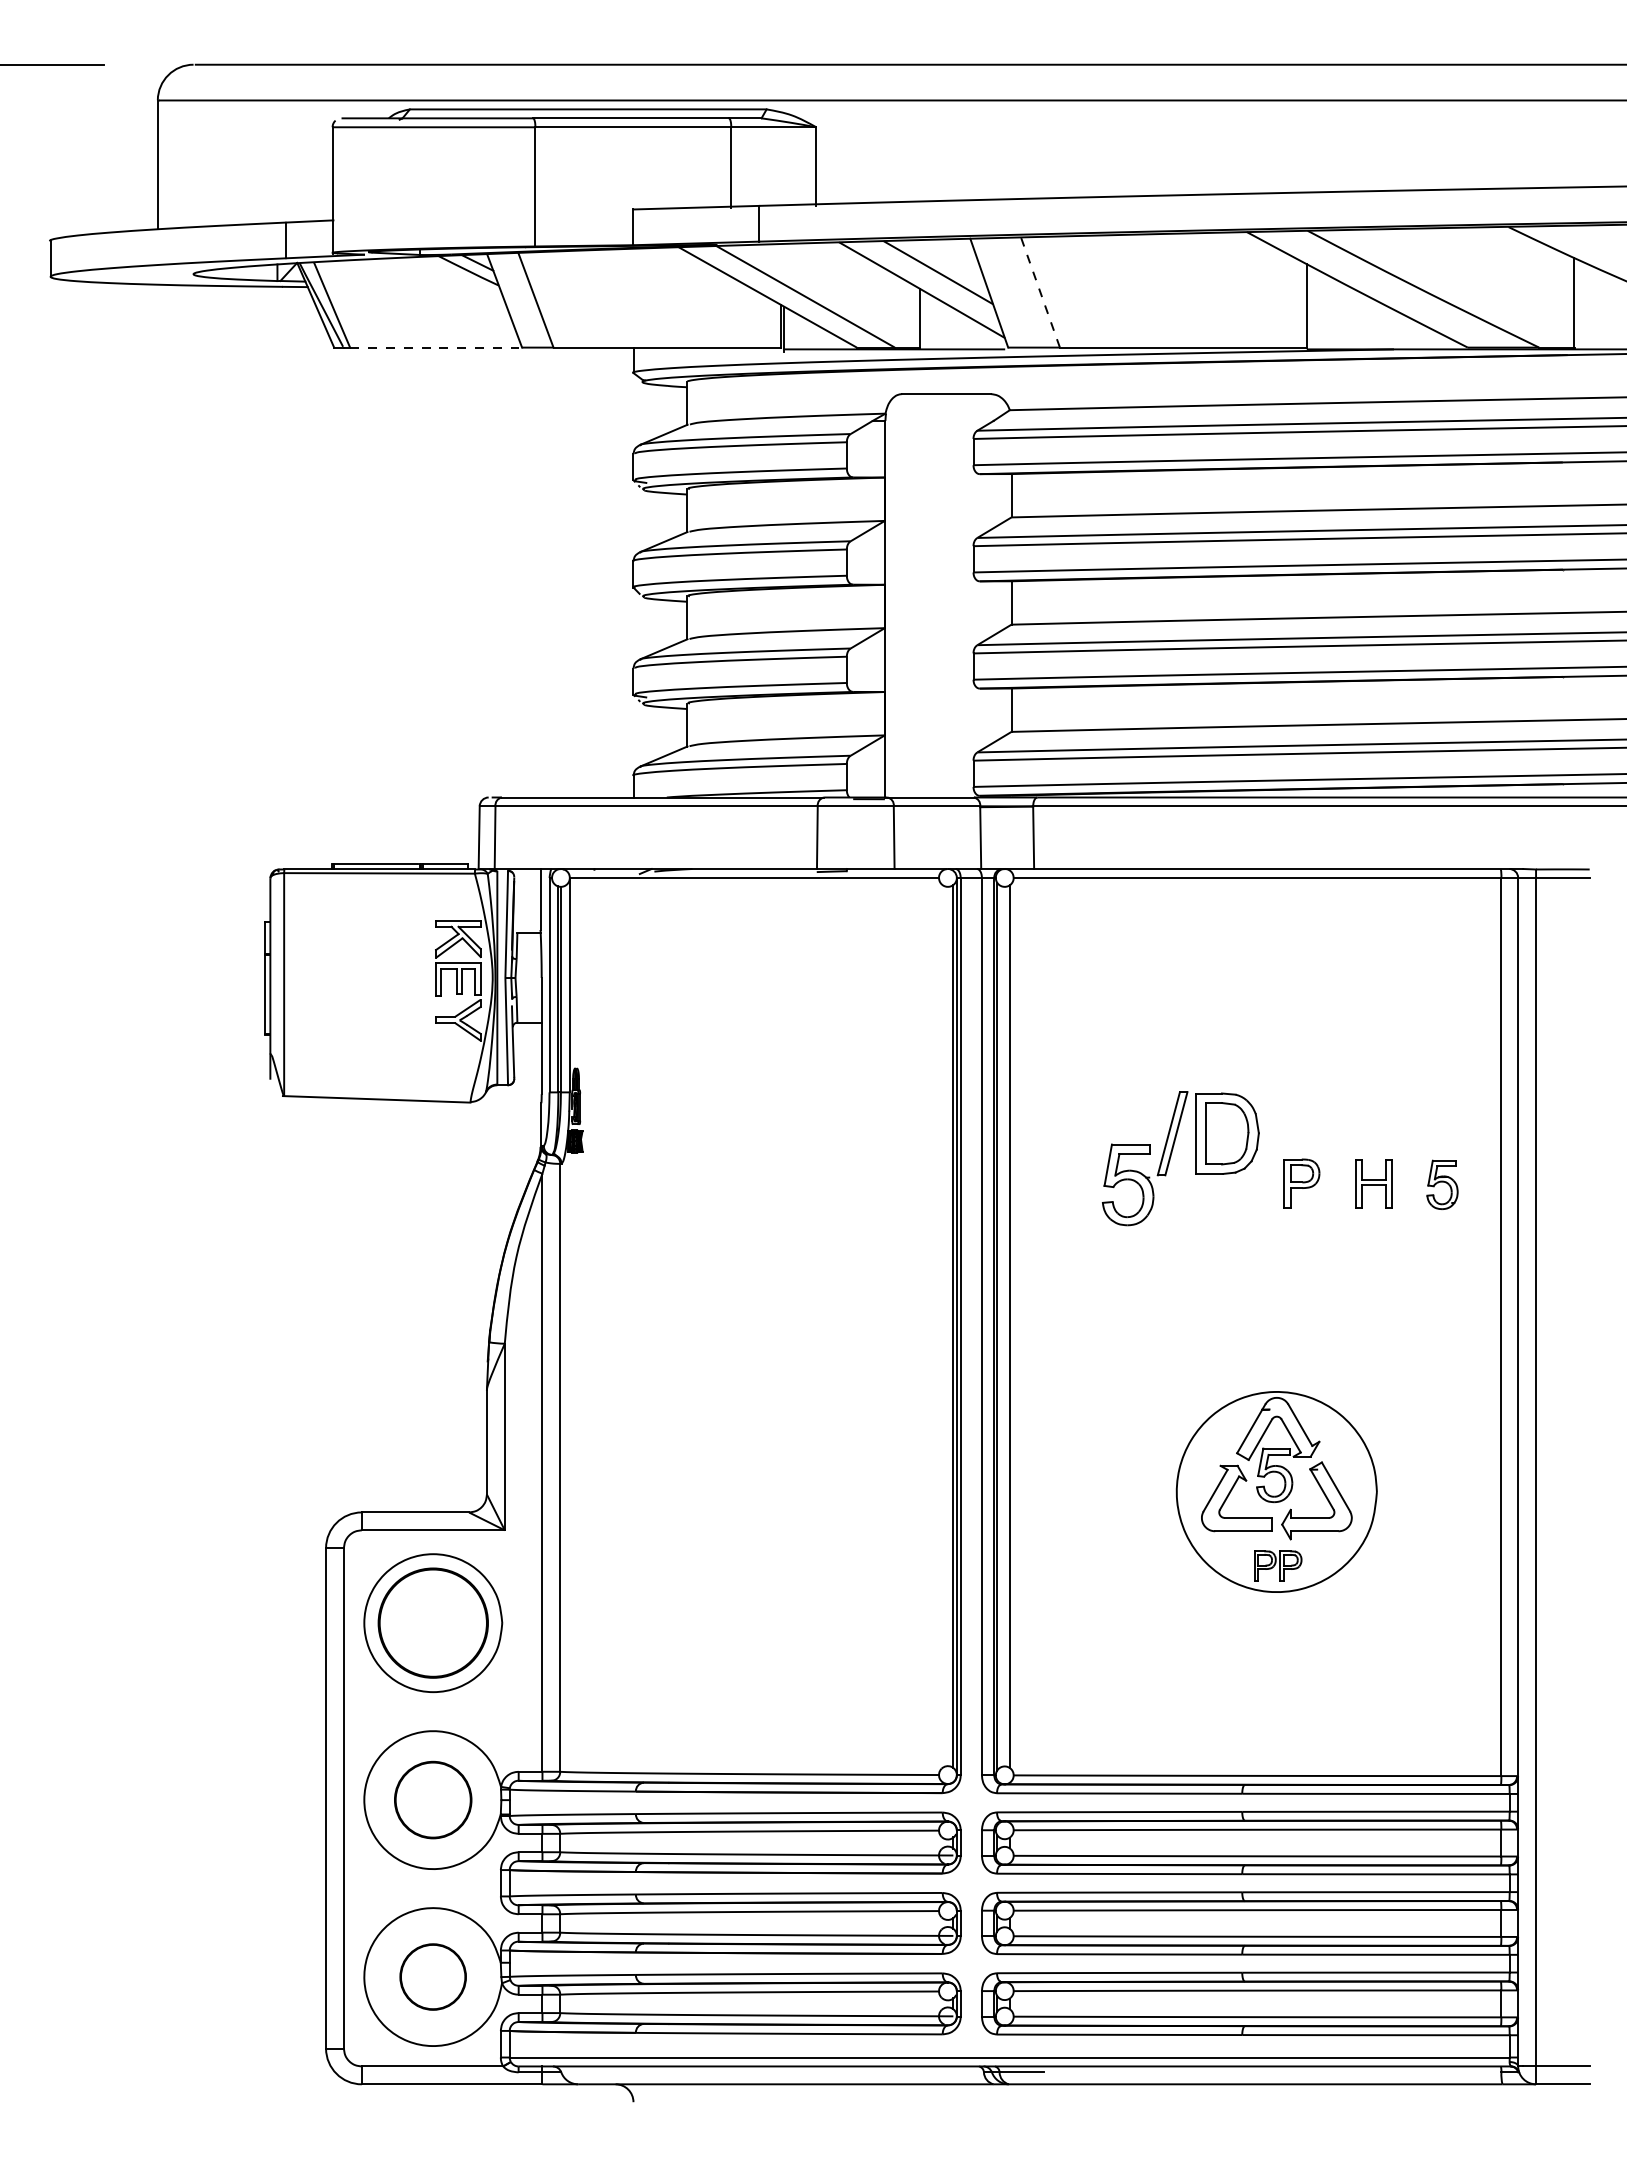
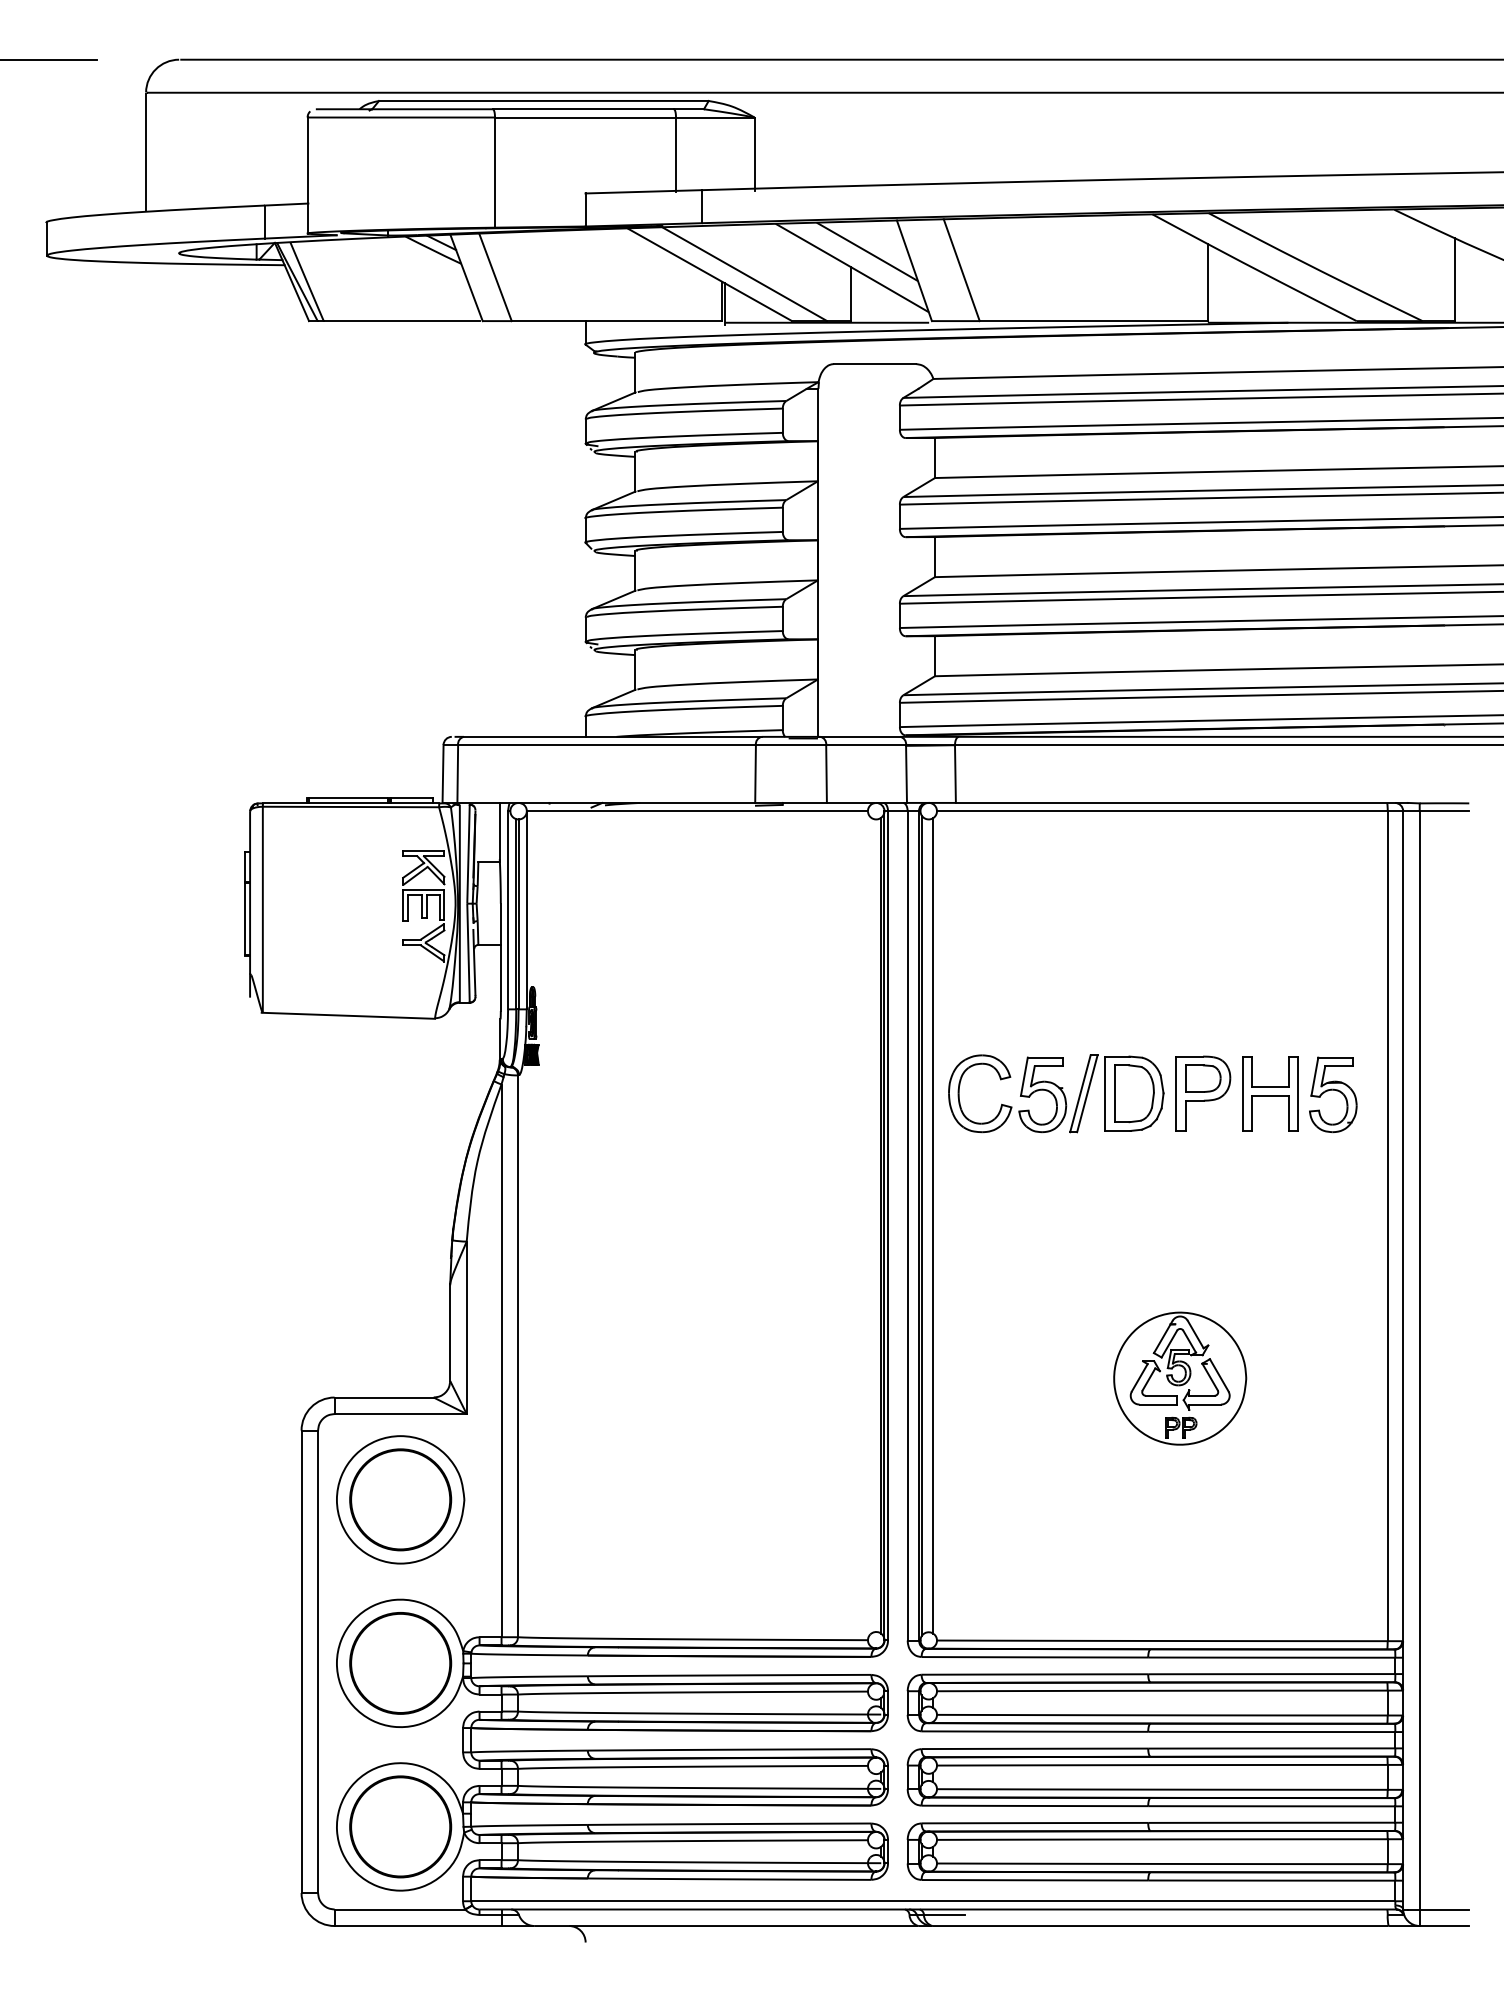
line: (1040, 292) -> (961, 270), dashed -> solid
line: (434, 347) -> (401, 321), dashed -> solid
part: (1207, 1133) -> (1116, 1093), moved
part: (1038, 1181) -> (959, 1091), added
part: (1301, 1183) -> (1202, 1093), size x1.67
part: (1373, 1183) -> (1269, 1093), size x1.67
part: (1442, 1184) -> (1333, 1094), size x1.67
part: (1276, 1491) -> (1179, 1378), size x0.71
circle: (432, 1799) -> (399, 1662), size x1.43
circle: (432, 1976) -> (399, 1826), size x1.67

